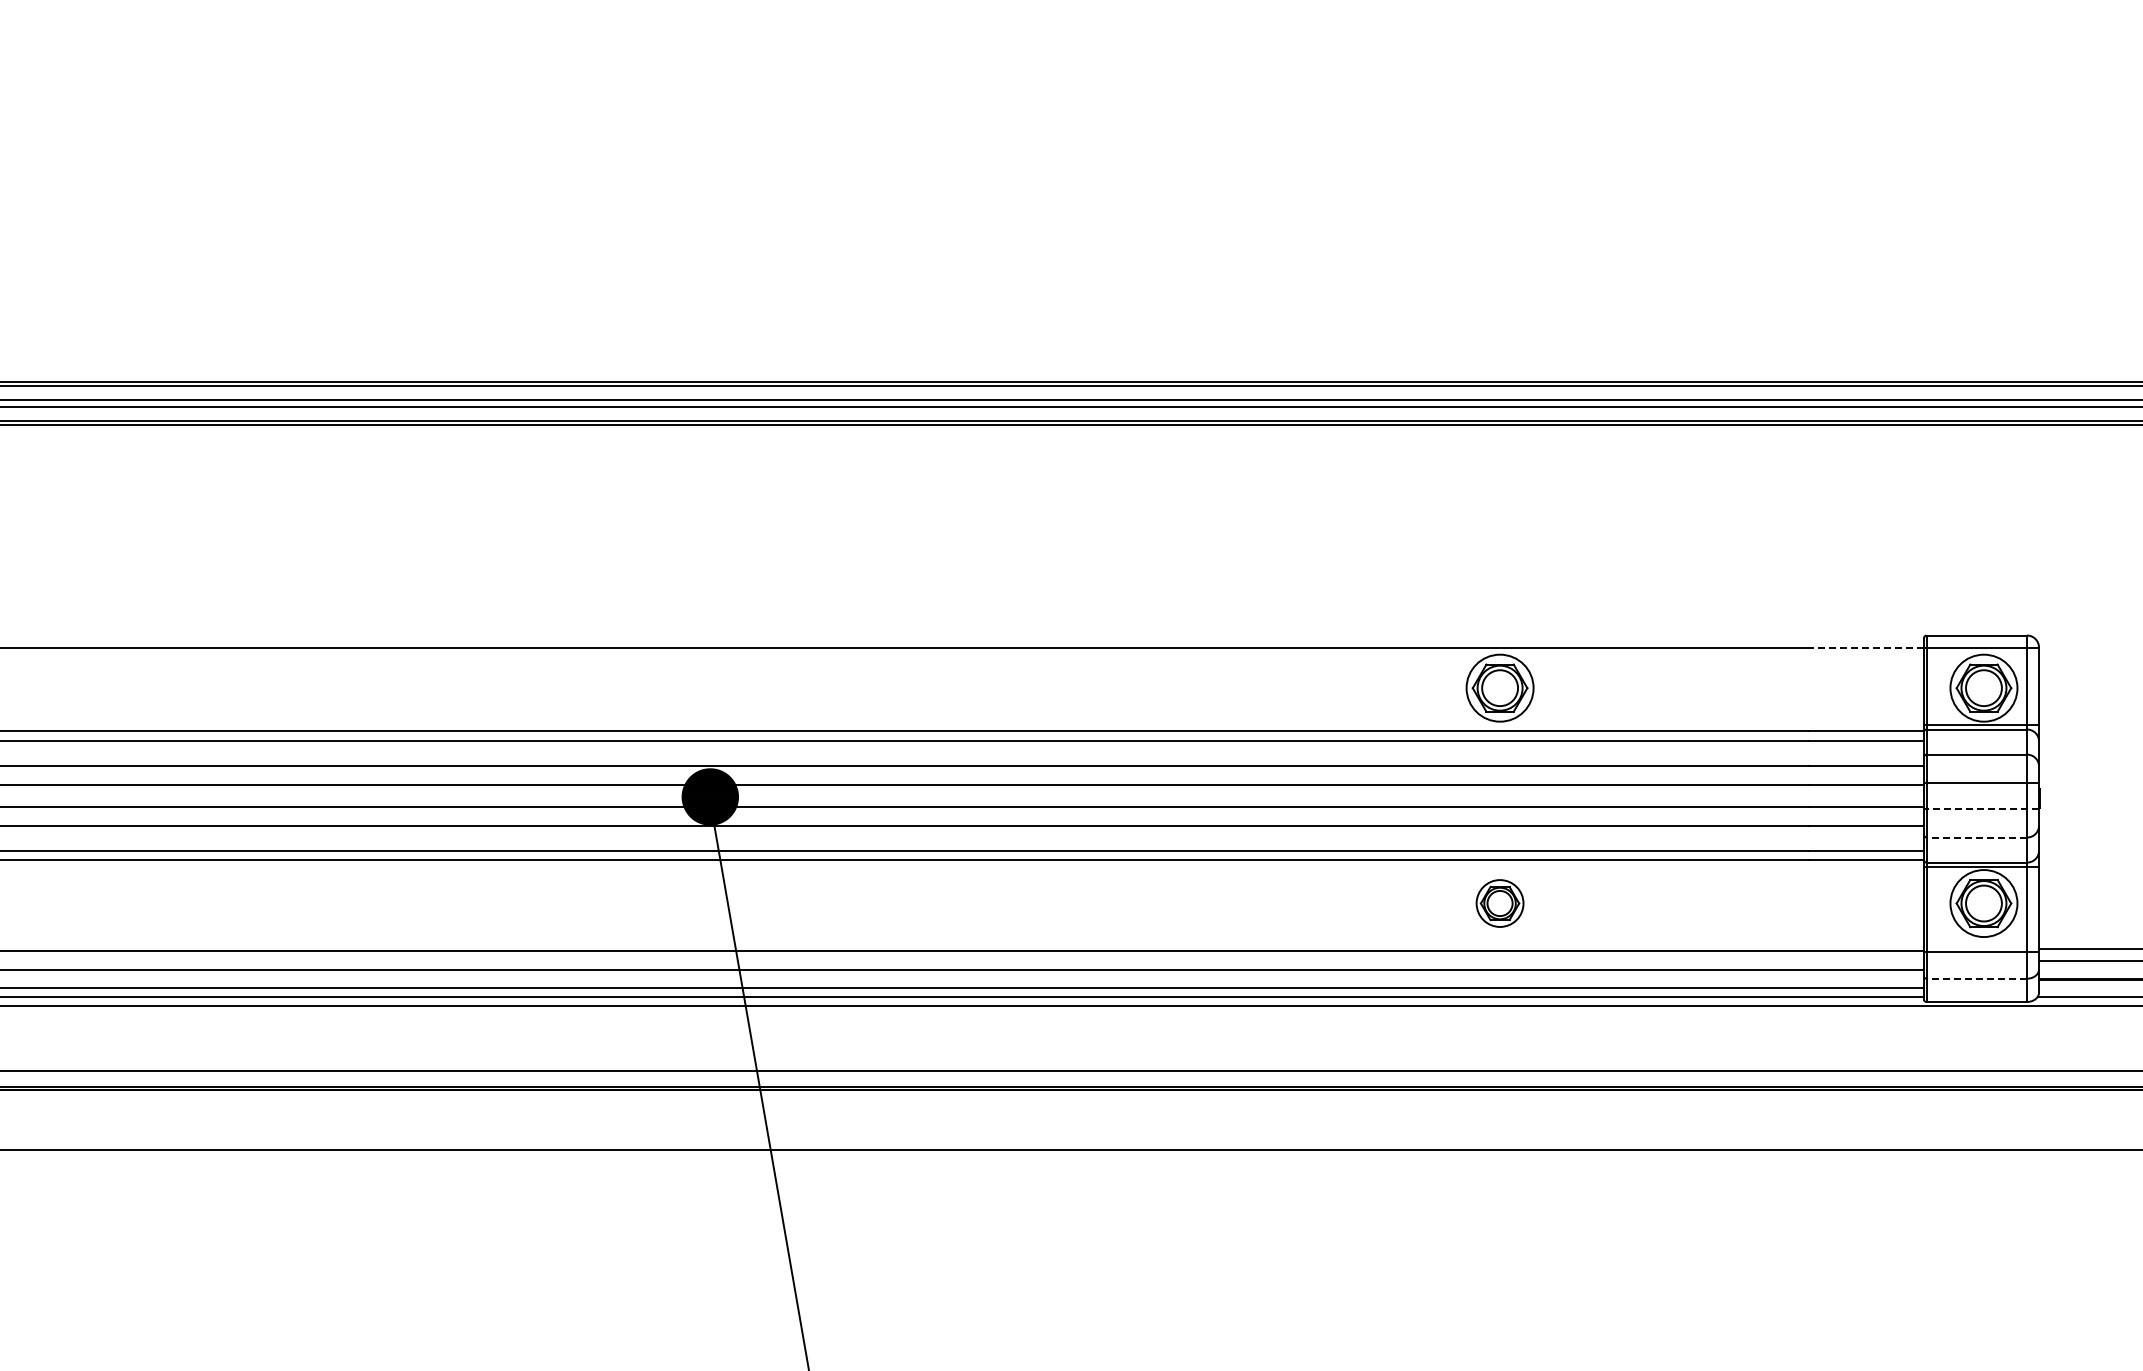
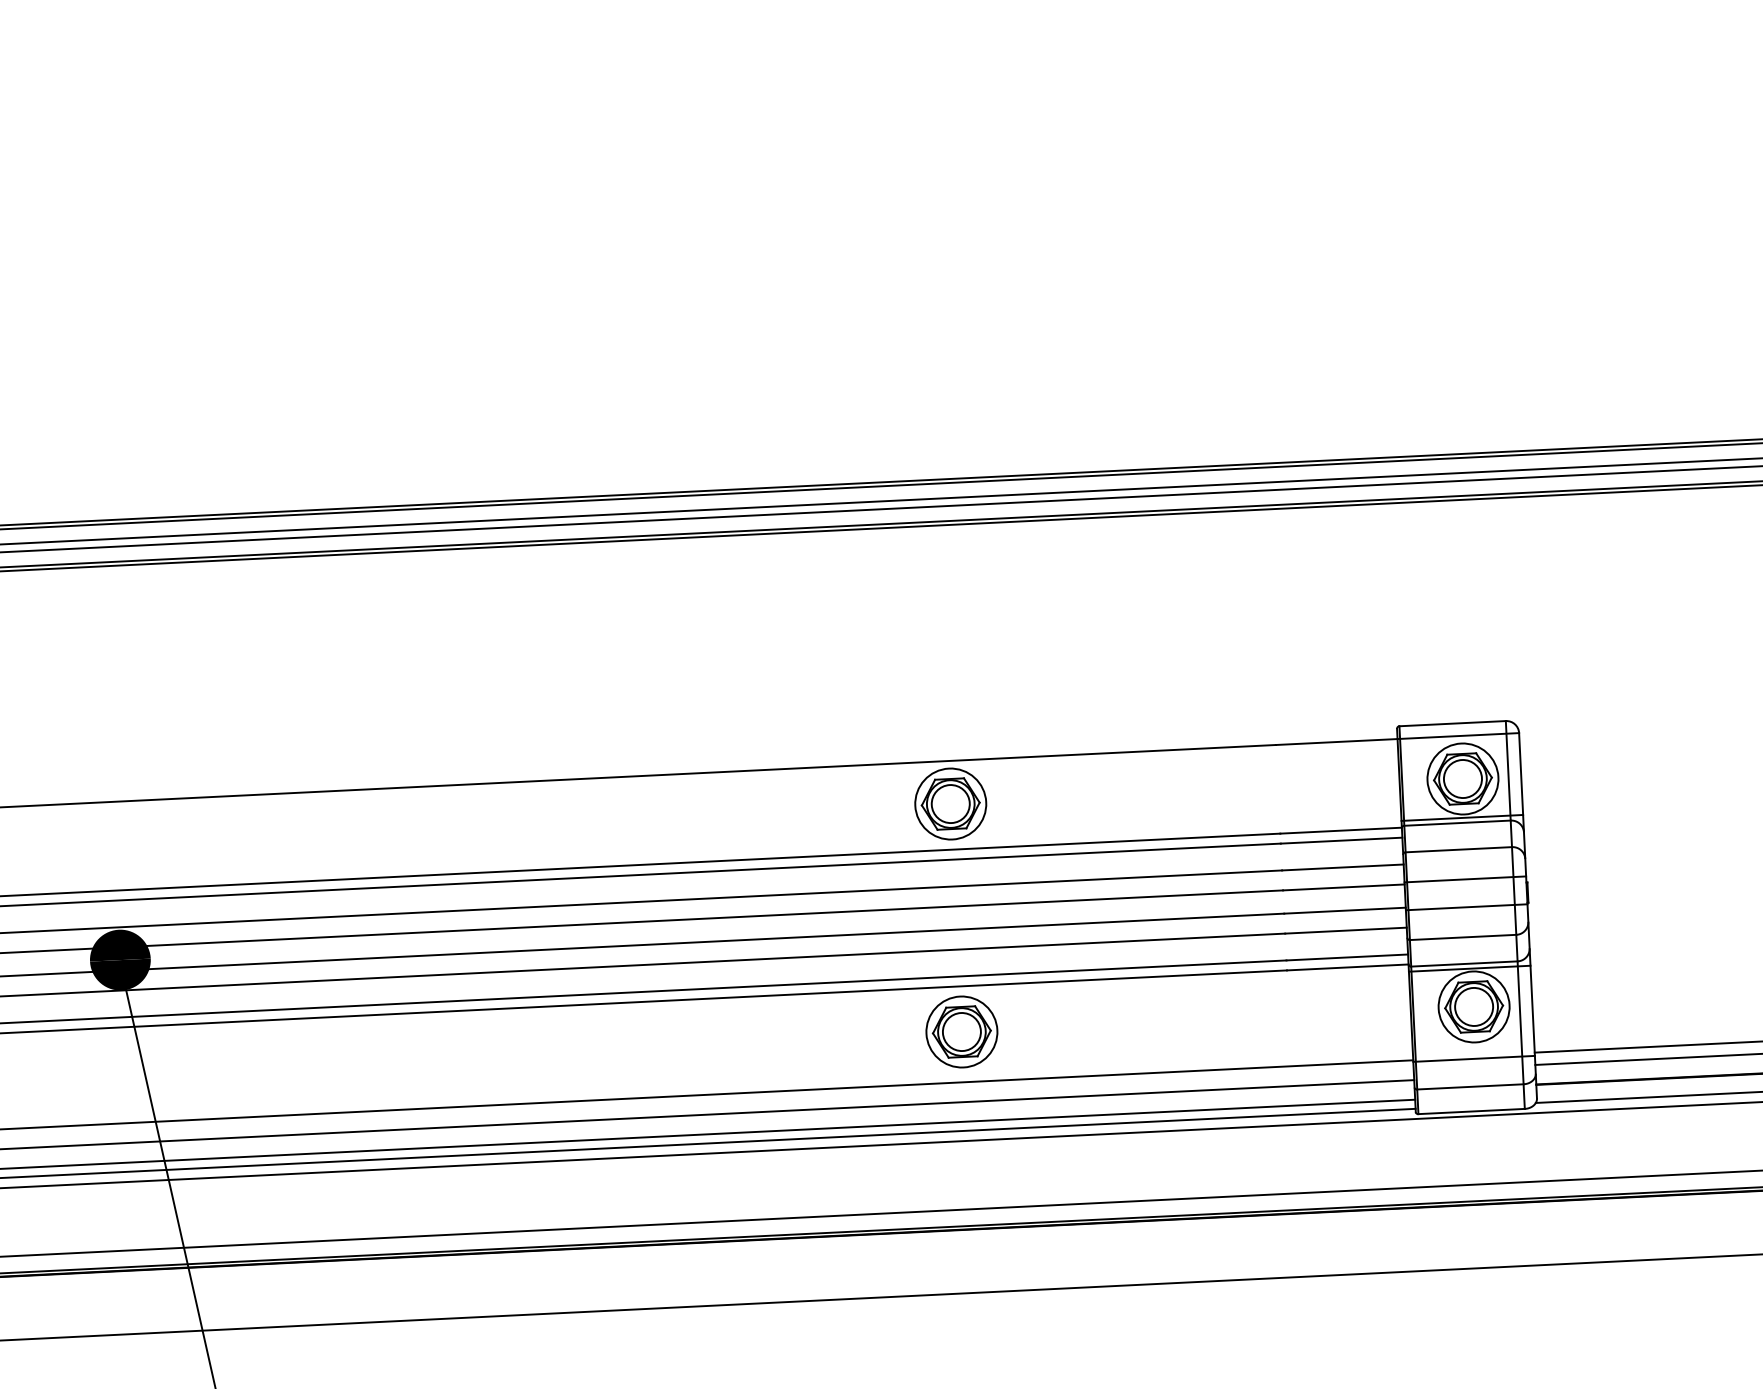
line: (1866, 647) -> (1336, 742), dashed -> solid
line: (1981, 809) -> (1466, 907), dashed -> solid
line: (1976, 837) -> (1462, 937), dashed -> solid
part: (1499, 903) -> (961, 1032), size x1.43
line: (1976, 978) -> (1470, 1086), dashed -> solid

